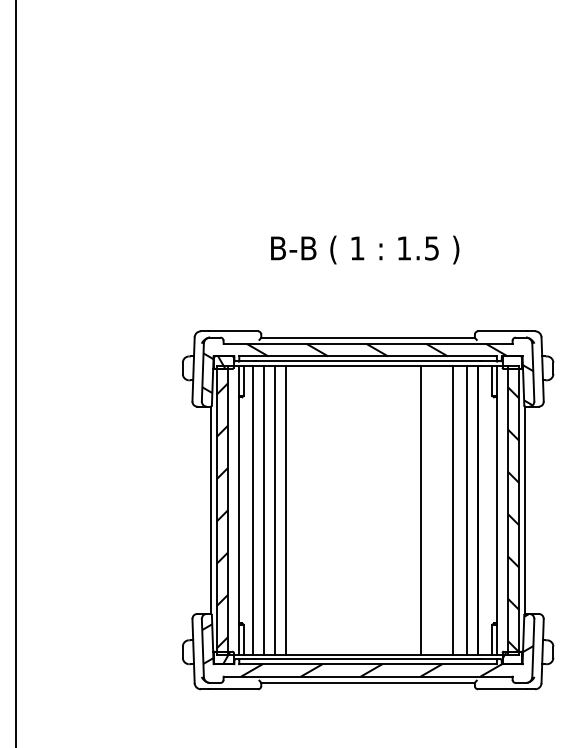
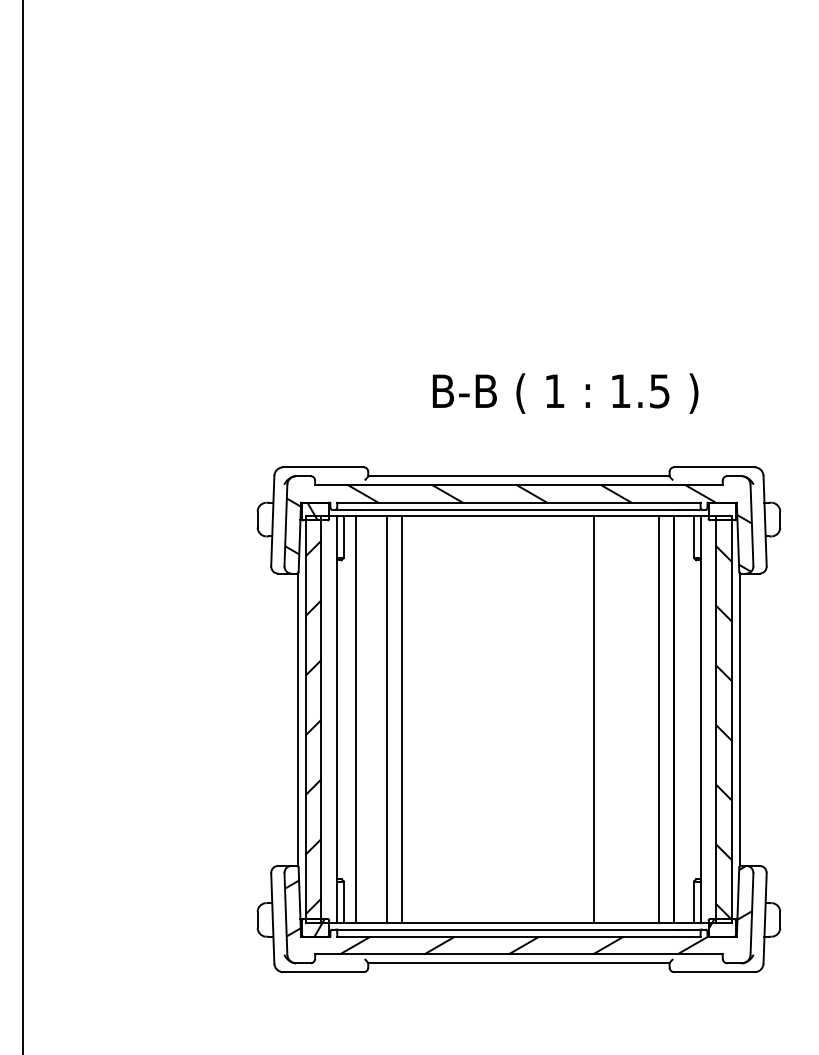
text: (365, 249) -> (566, 392), moved
line: (263, 509) -> (371, 718), removed
line: (452, 509) -> (637, 718), removed

